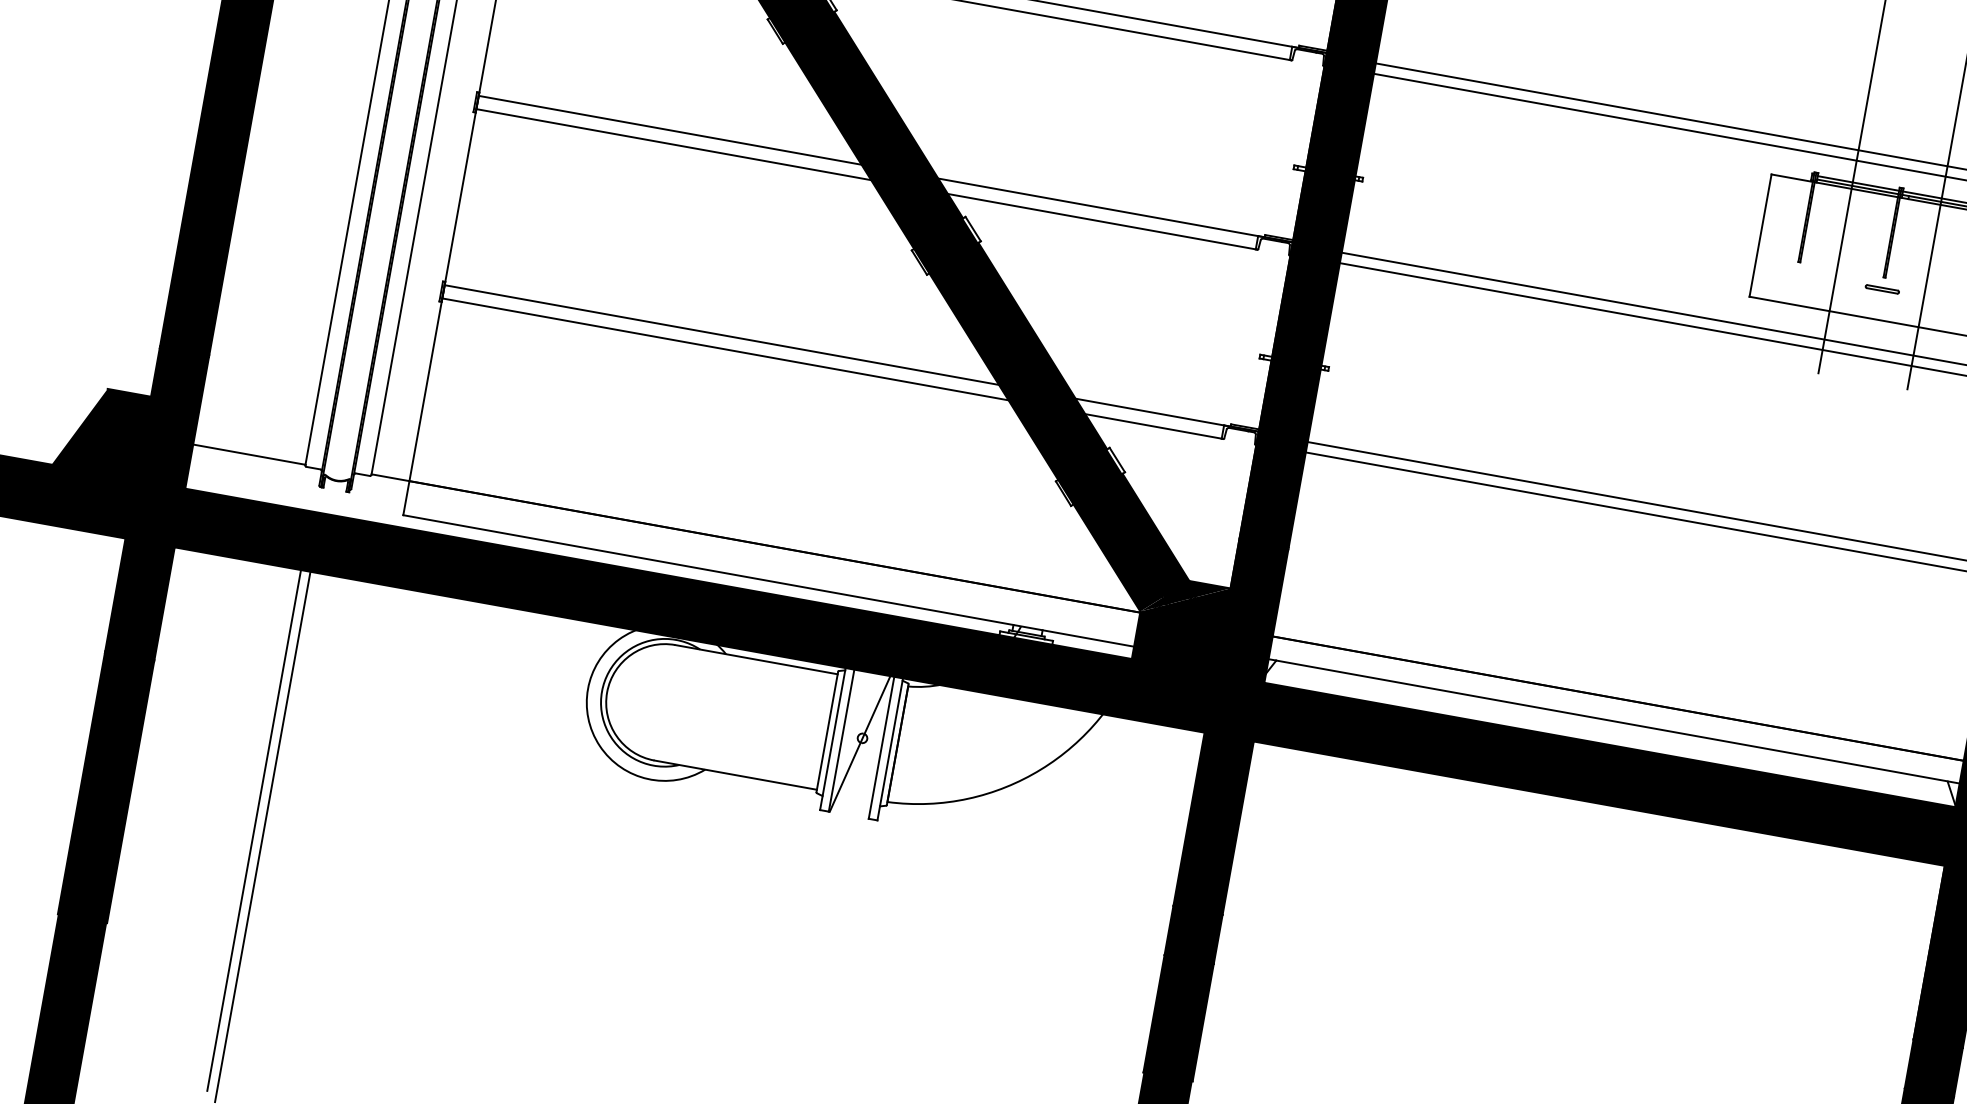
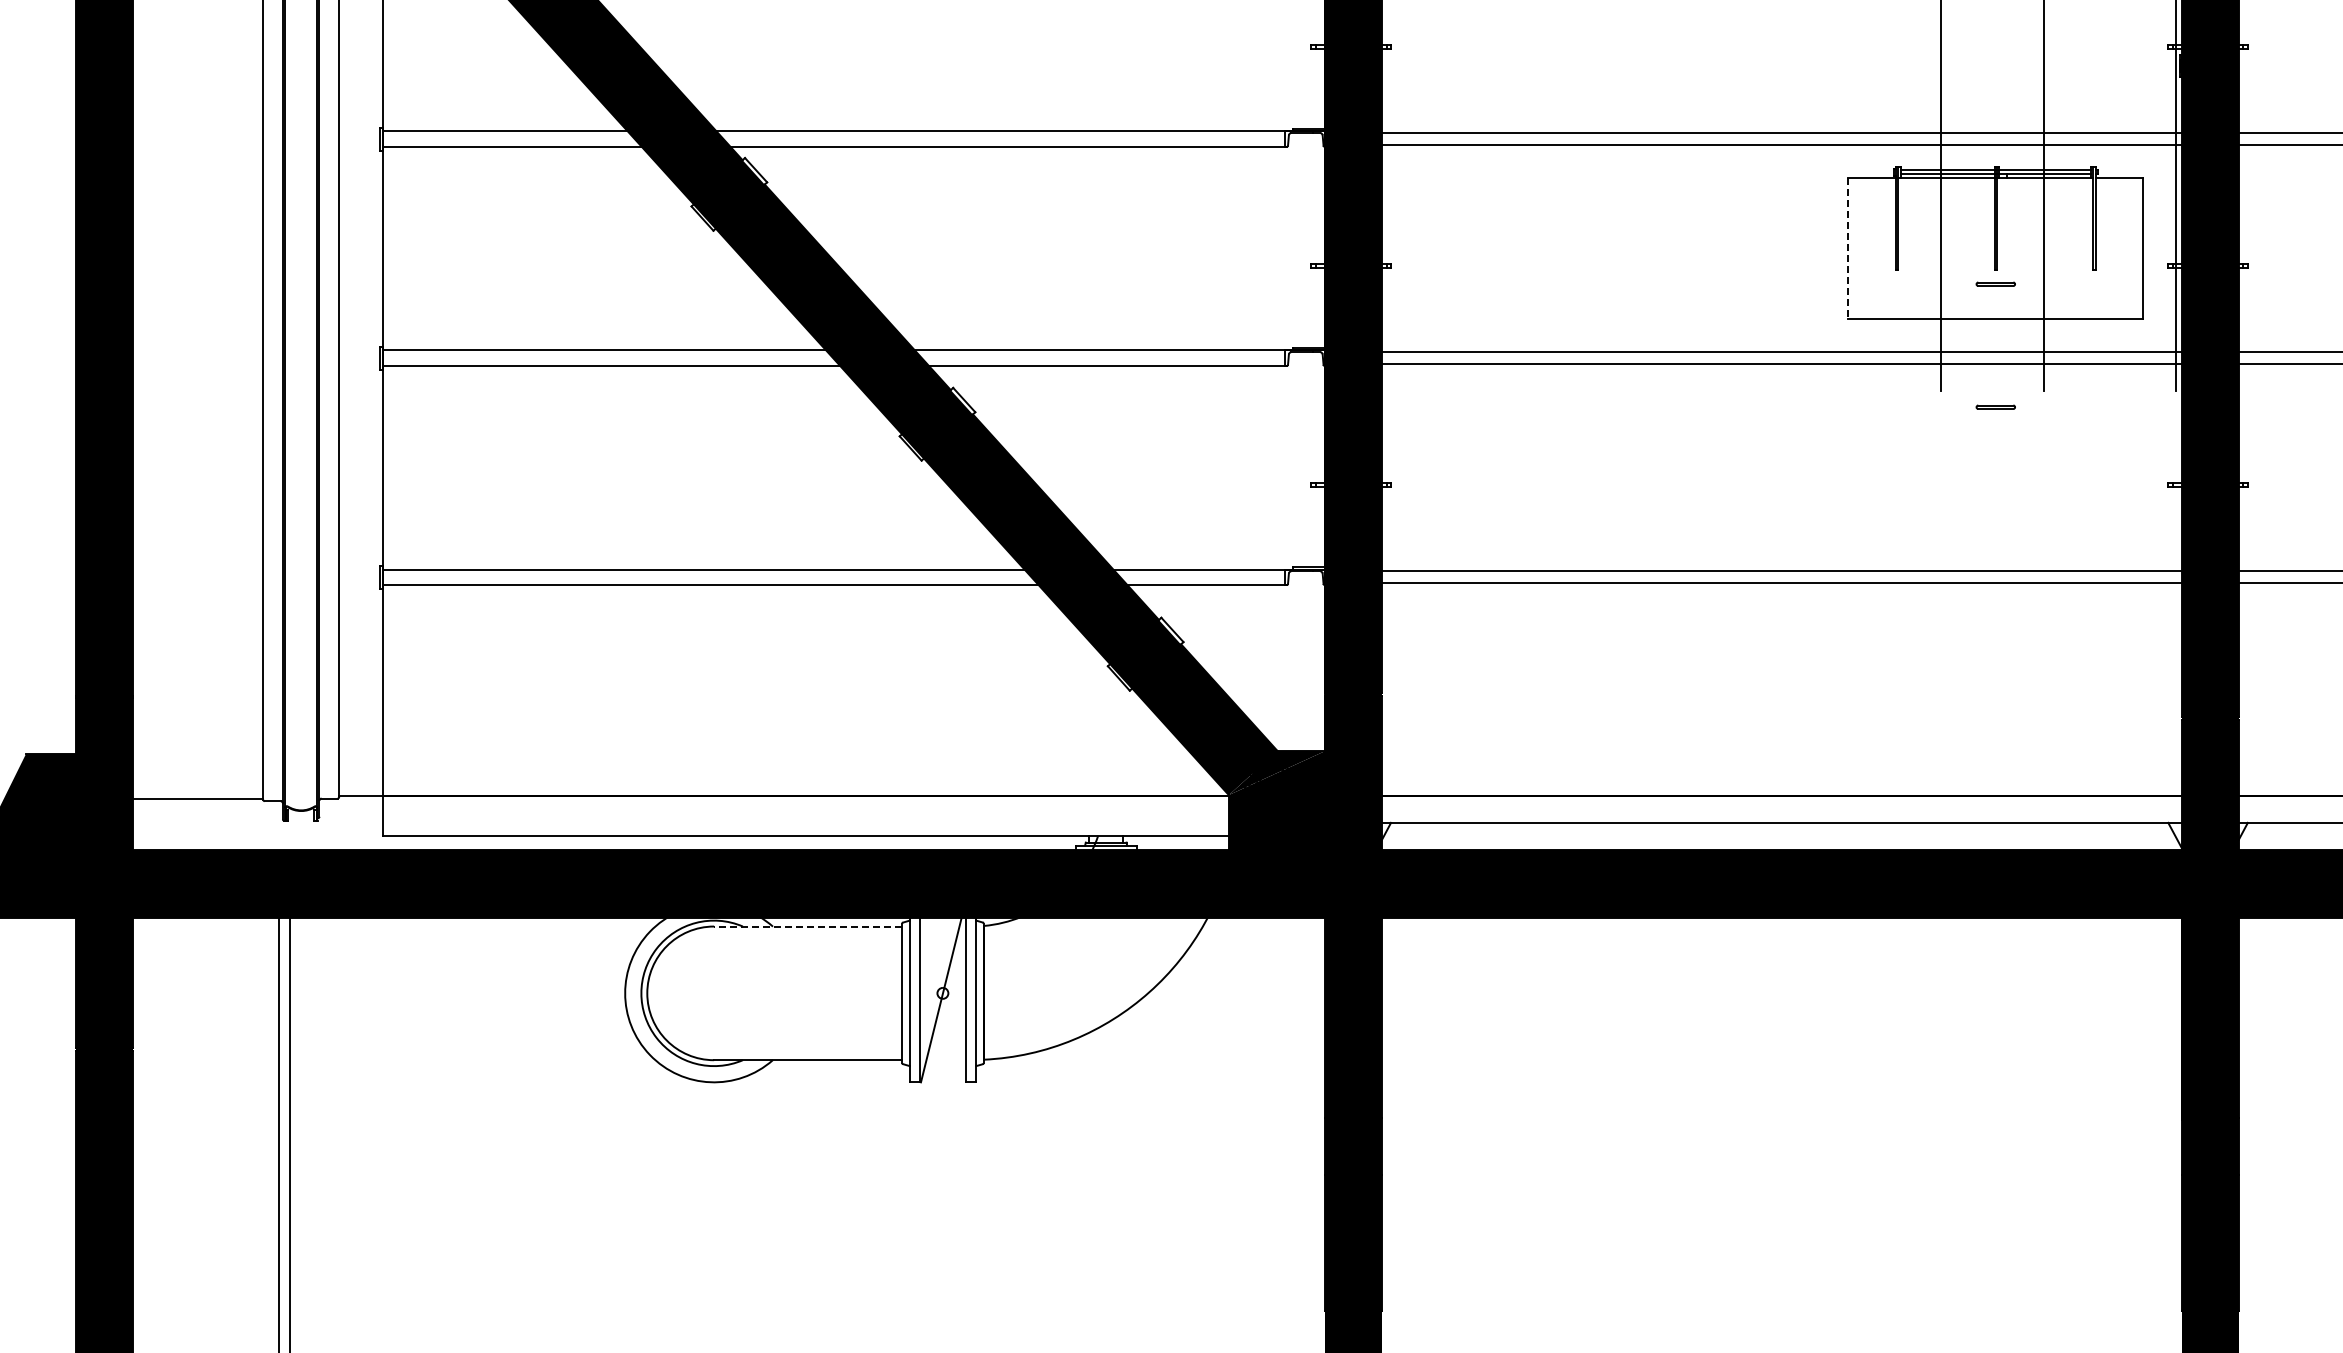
line: (1760, 235) -> (1848, 248), solid -> dashed
part: (1863, 394) -> (1995, 406), added
line: (755, 659) -> (807, 926), solid -> dashed

